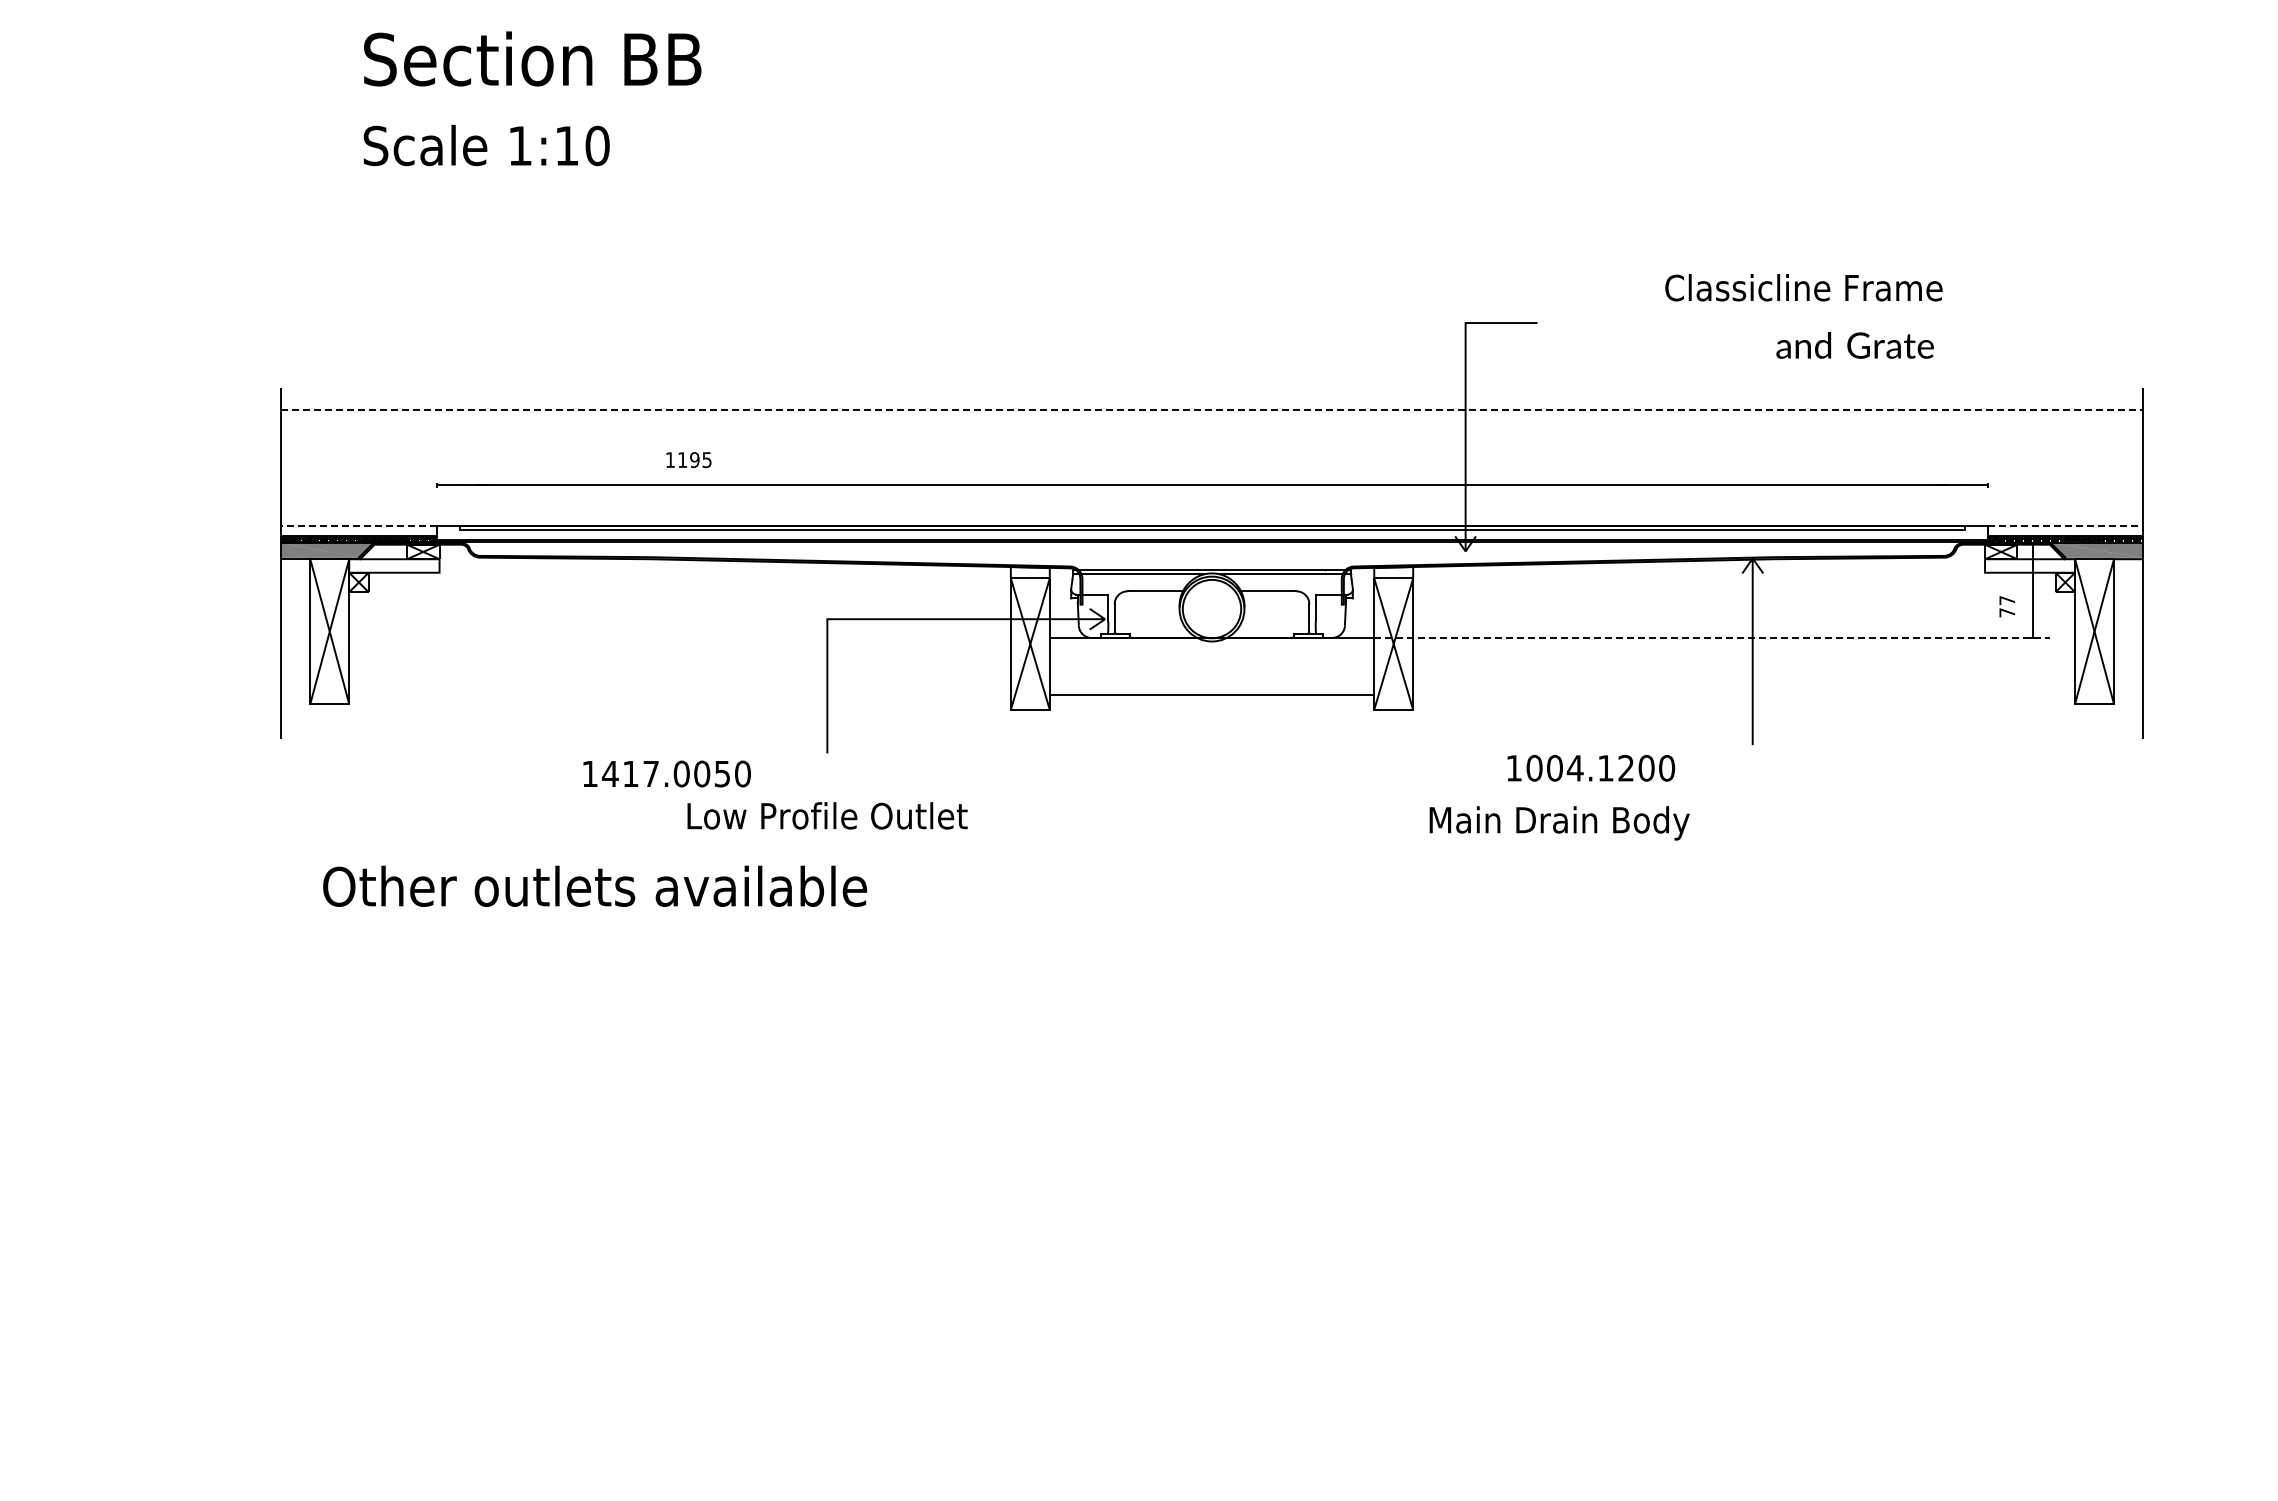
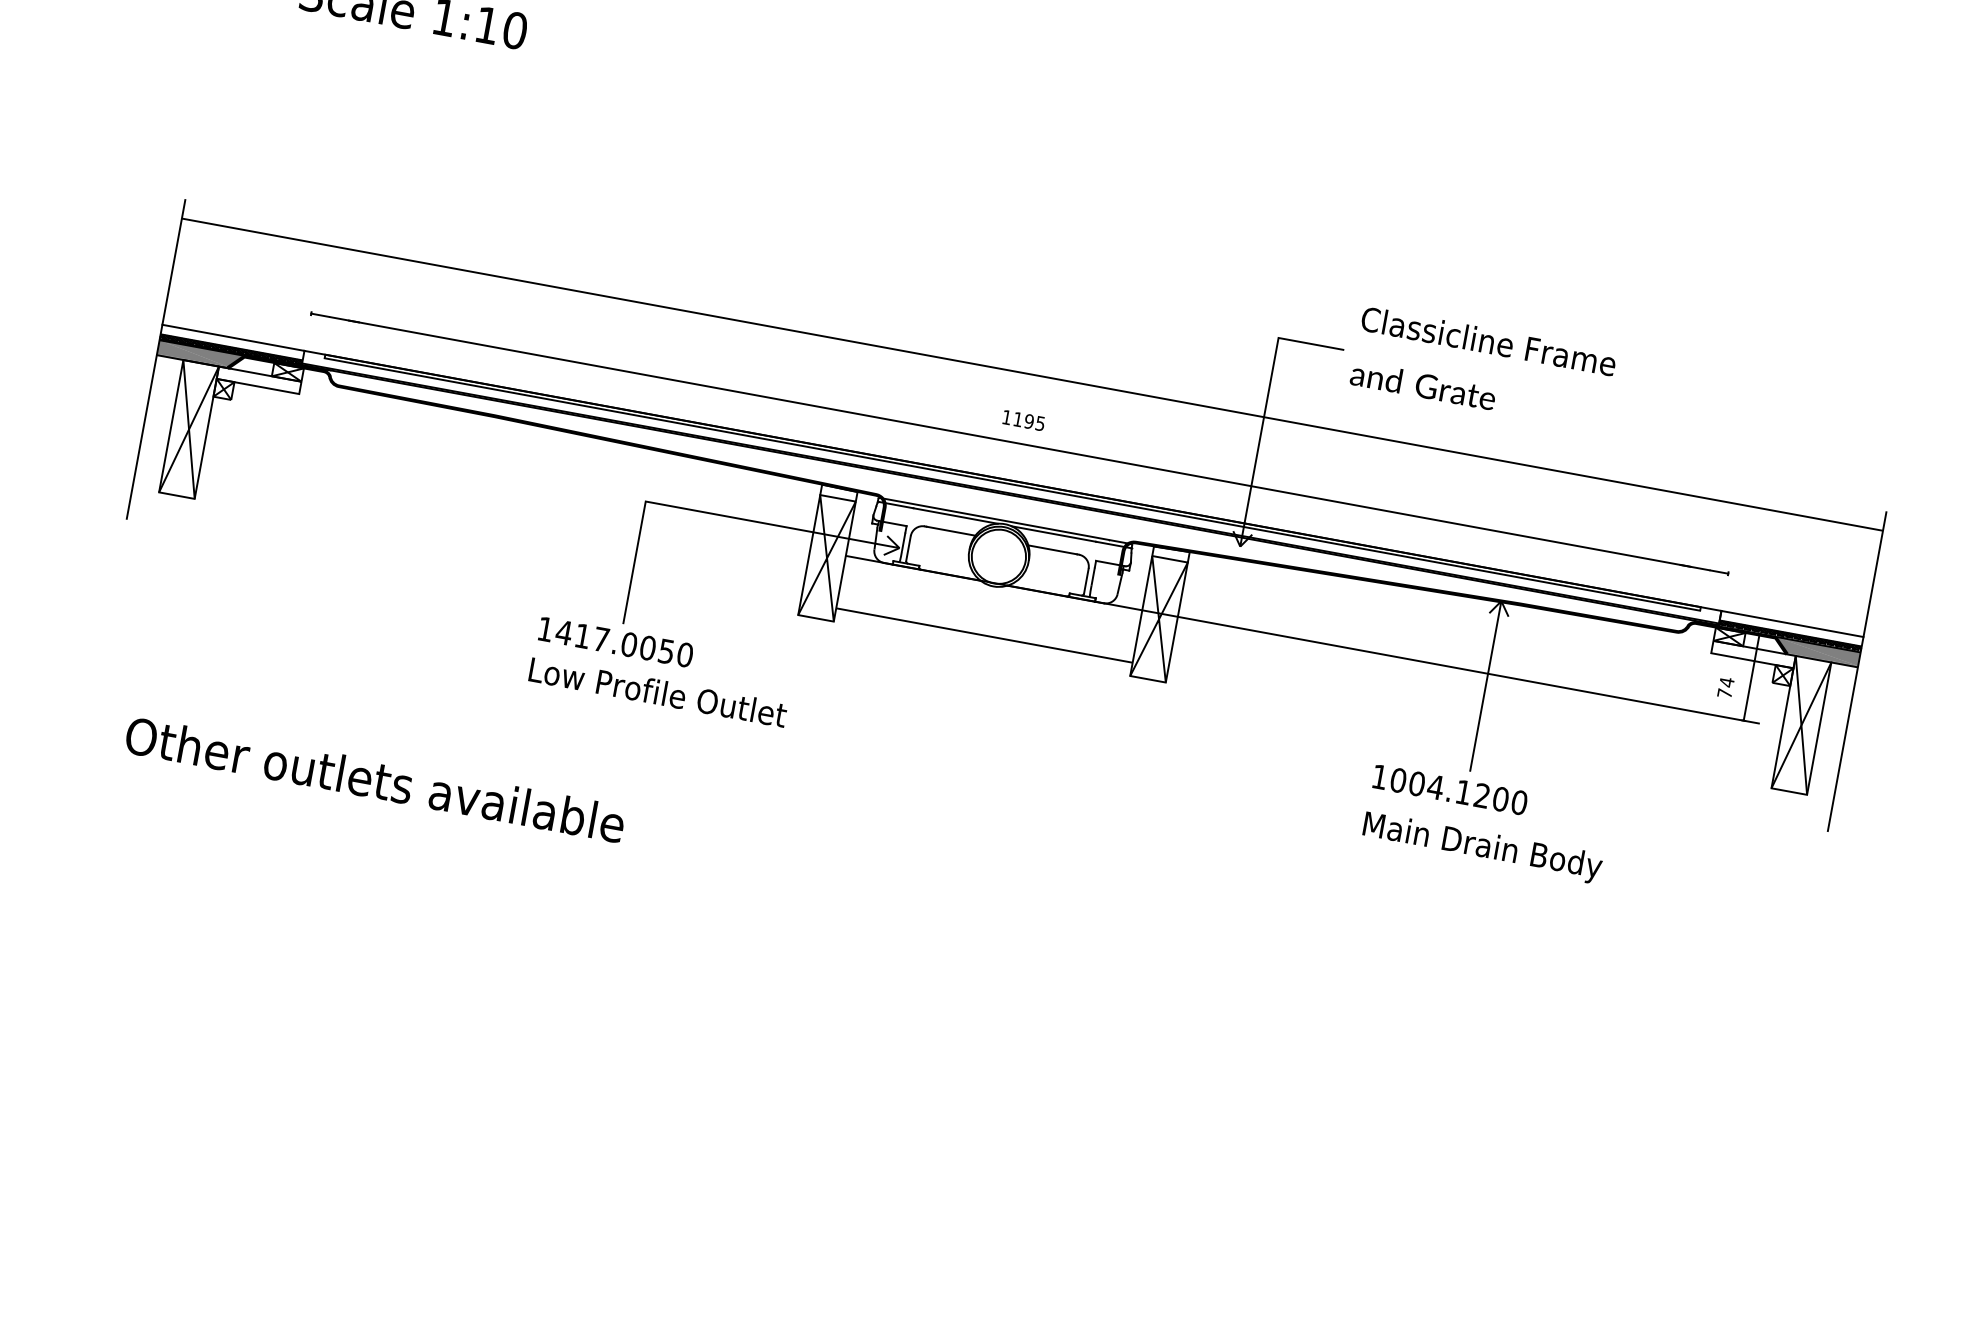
text: (1803, 287) -> (1488, 341), moved
text: (1854, 345) -> (1422, 385), moved
line: (1212, 409) -> (1032, 374), dashed -> solid
text: (688, 460) -> (1023, 420), moved
line: (358, 526) -> (232, 338), dashed -> solid
line: (2065, 526) -> (1792, 624), dashed -> solid
text: (2007, 600) -> (1727, 682), 77 -> 74
line: (1712, 637) -> (1451, 666), dashed -> solid
text: (1591, 768) -> (1450, 790), moved
text: (666, 773) -> (615, 641), moved
text: (827, 815) -> (658, 692), moved
text: (1559, 823) -> (1482, 848), moved
text: (595, 885) -> (375, 779), moved

